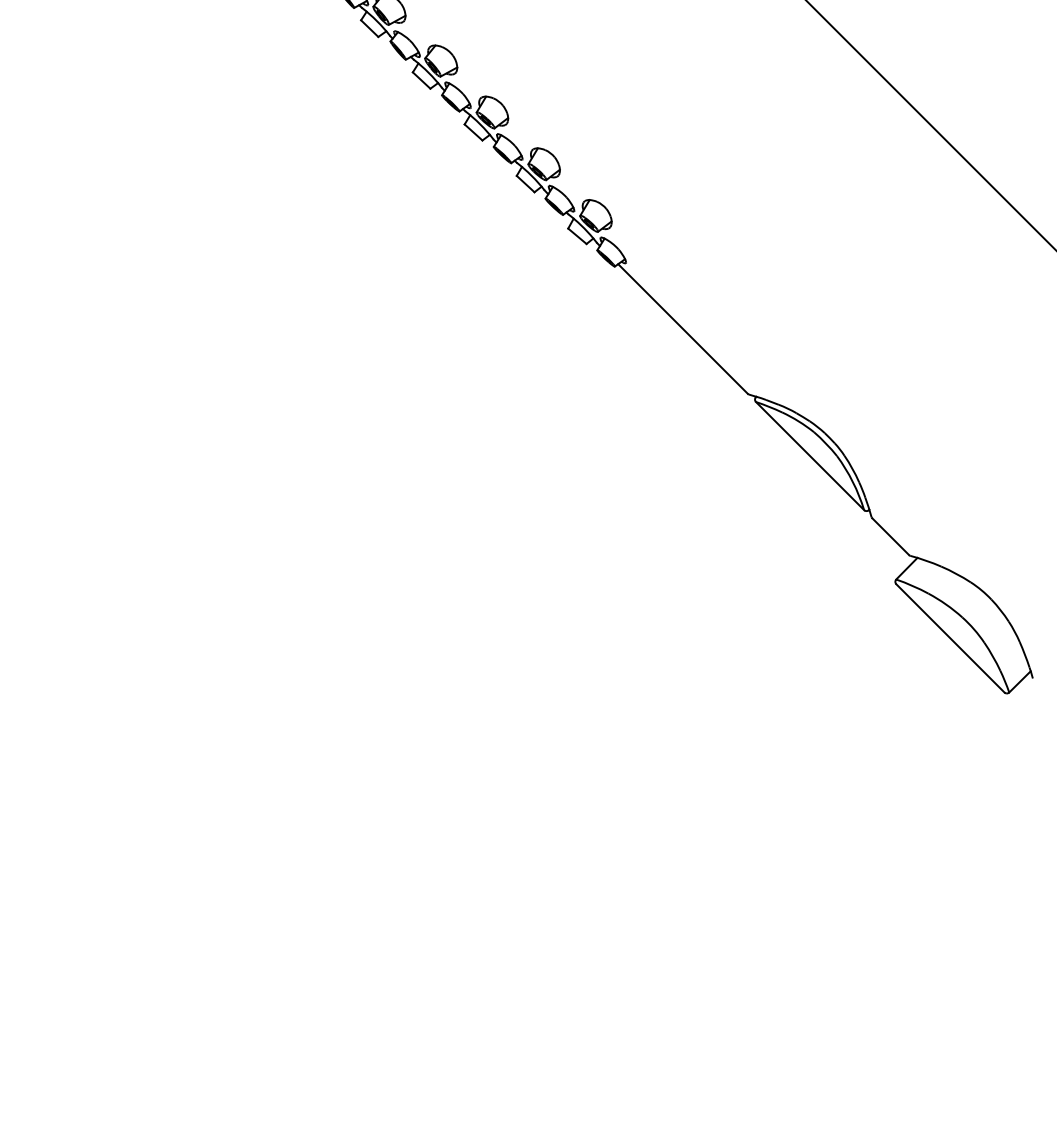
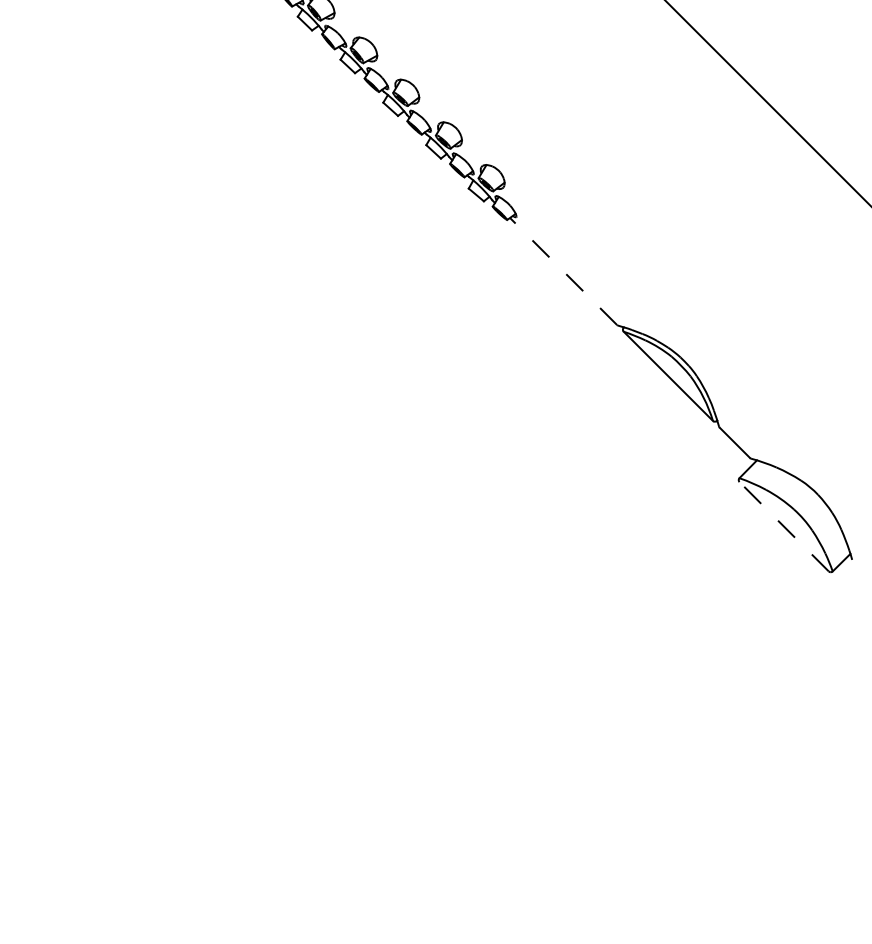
line: (683, 329) -> (563, 271), solid -> dashed
line: (949, 638) -> (783, 526), solid -> dashed

